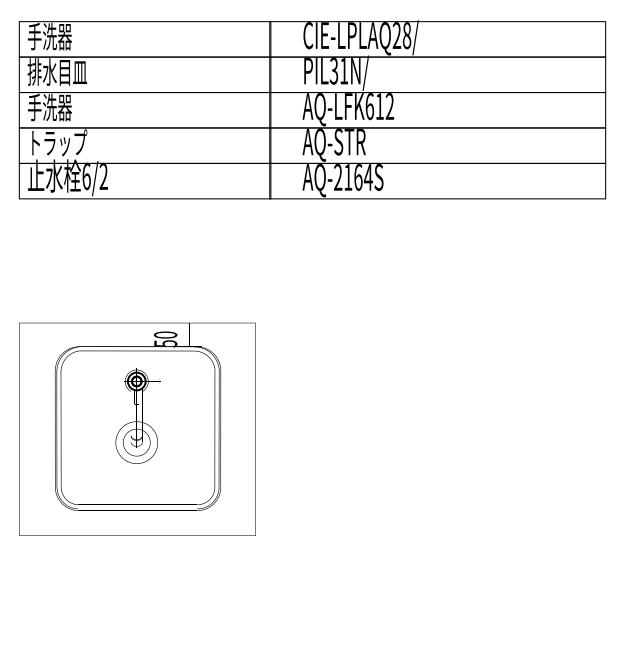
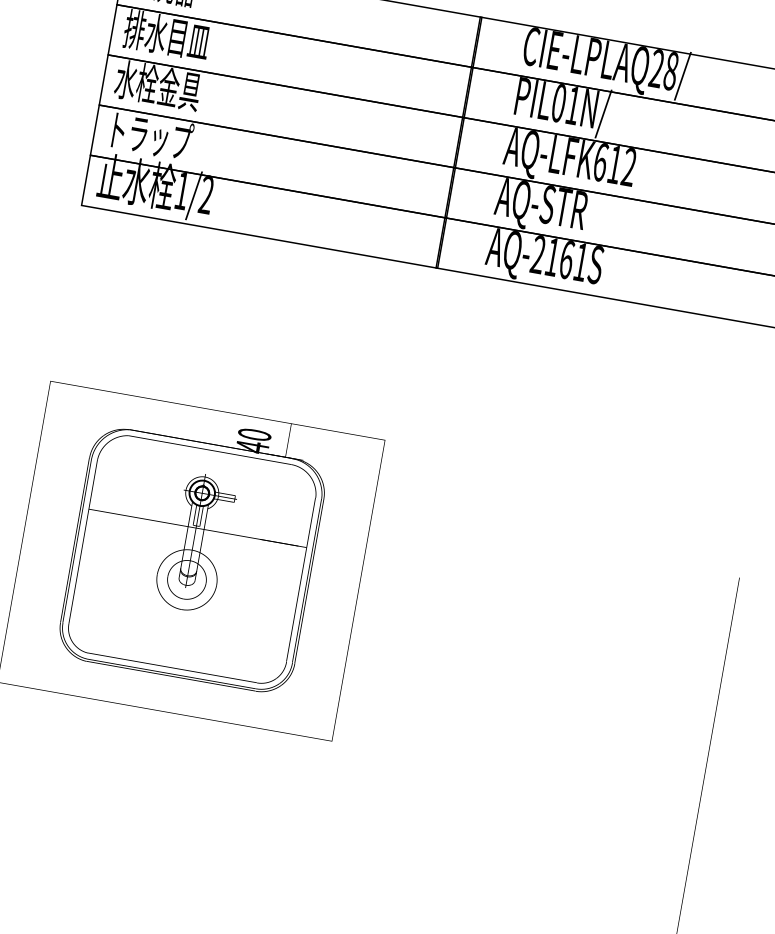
text: (333, 71) -> (558, 103), PIL31N/ -> PIL01N/
text: (56, 107) -> (156, 85), 手洗器 -> 水栓金具
text: (86, 176) -> (182, 190), 6/2 -> 1/2
text: (367, 177) -> (579, 262), AQ-2164S -> AQ-2161S
text: (165, 343) -> (252, 446), 50 -> 40

